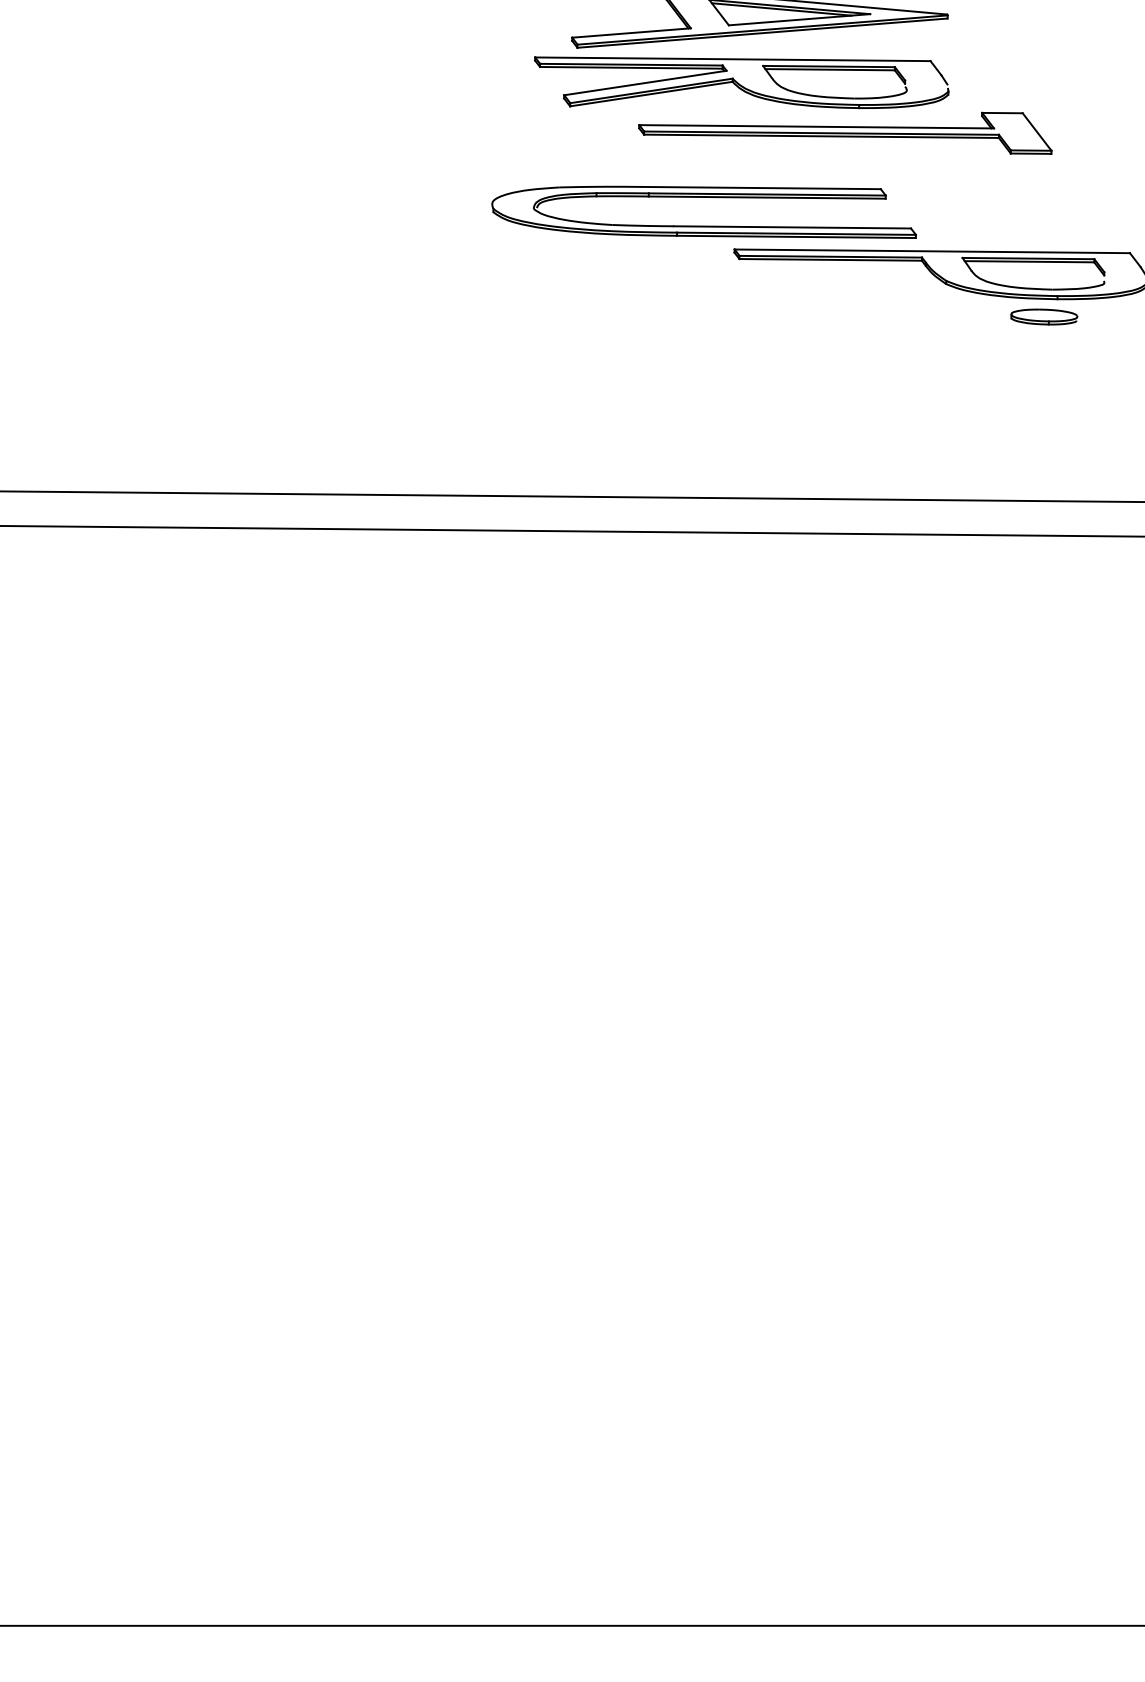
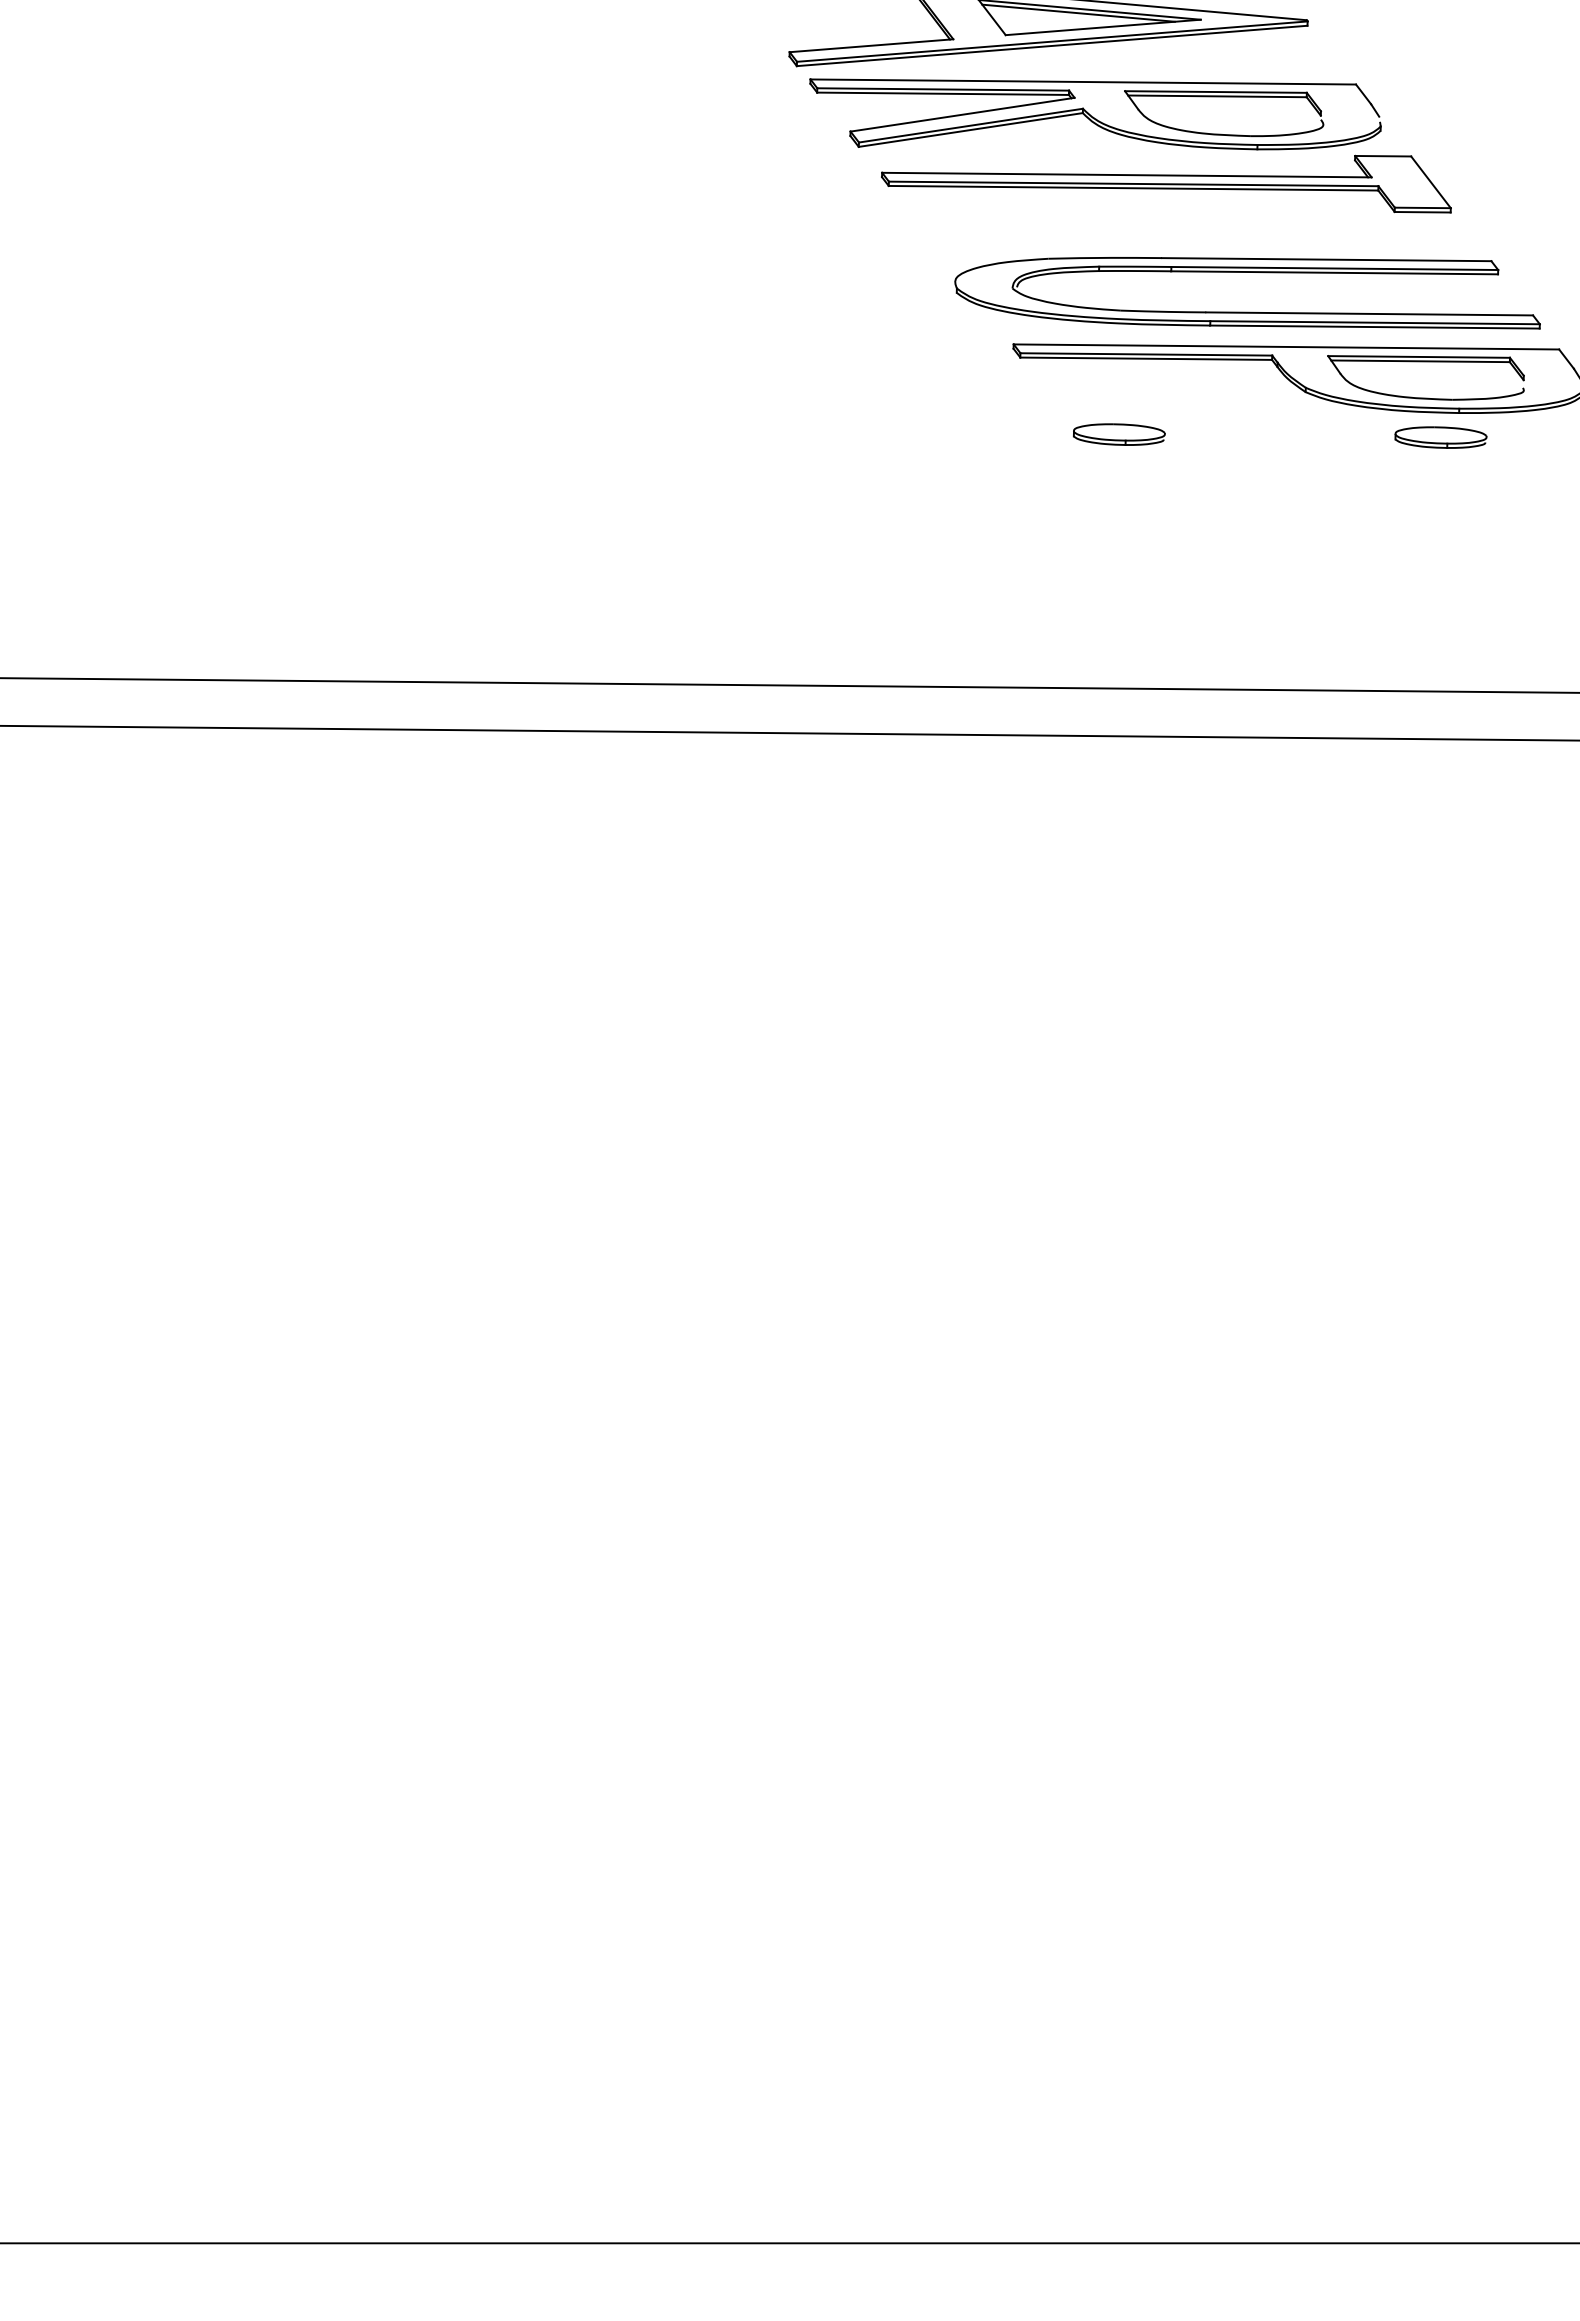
part: (741, 82) -> (1095, 114), moved
part: (704, 225) -> (1247, 311), moved
part: (811, 314) -> (1119, 434), added

